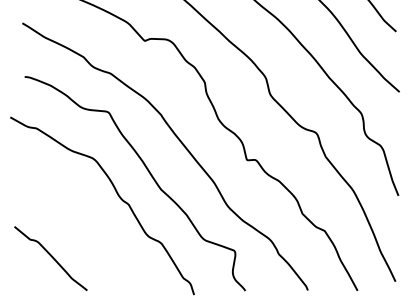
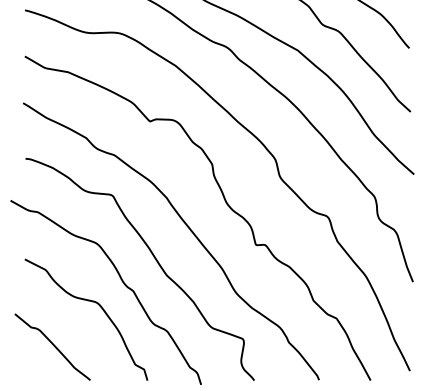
curve: (84, 214) -> (87, 301), added

